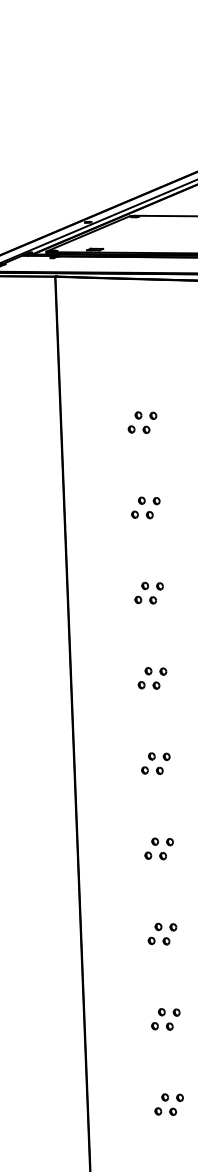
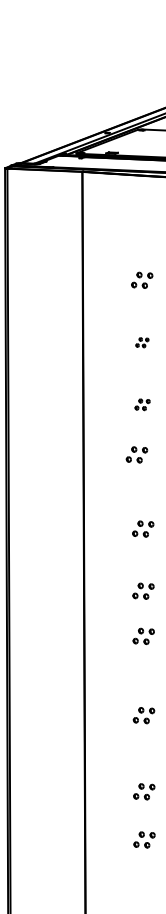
part: (145, 507) -> (142, 342), size x0.6
part: (148, 592) -> (142, 404), size x0.7
part: (151, 677) -> (136, 454), moved
part: (162, 932) -> (143, 635), moved
part: (169, 1104) -> (144, 791), moved

